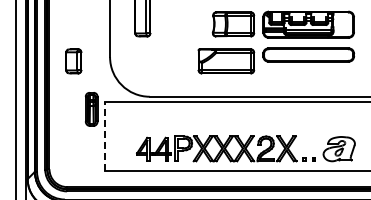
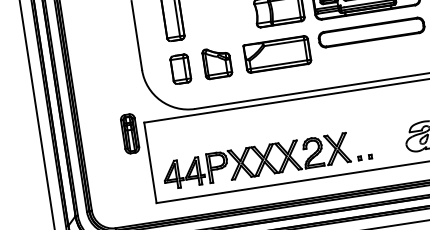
part: (174, 60) -> (217, 62), added
part: (73, 61) -> (180, 69), moved
line: (105, 136) -> (150, 162), dashed -> solid
part: (225, 148) -> (266, 159), moved

